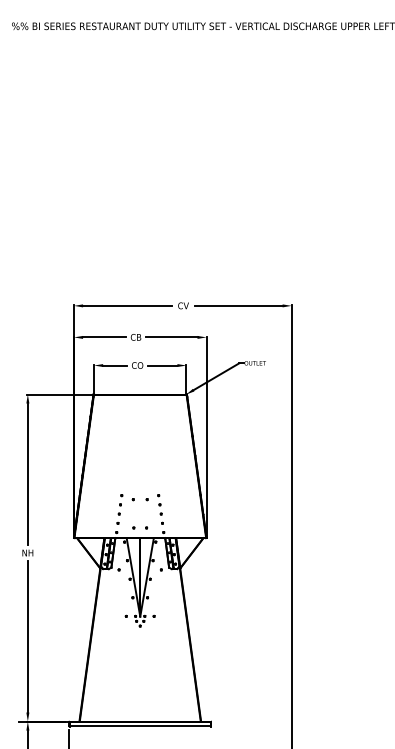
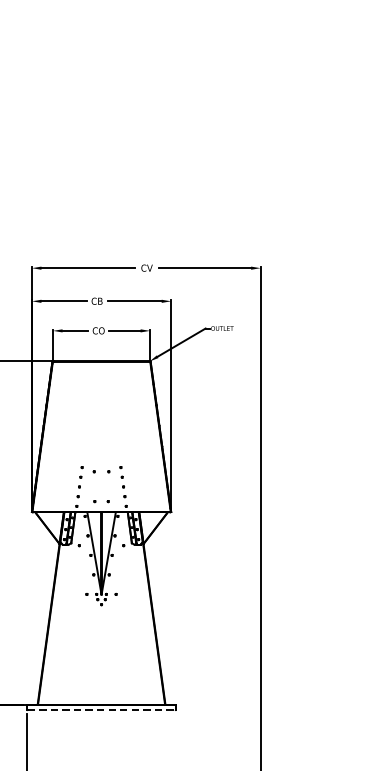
line: (140, 726) -> (101, 710), solid -> dashed

